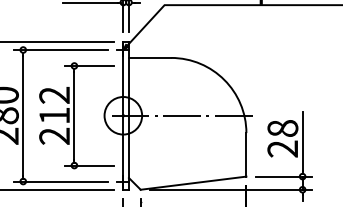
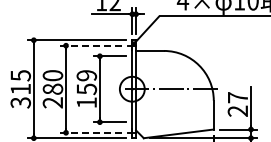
line: (60, 49) -> (90, 45), solid -> dashed
text: (54, 116) -> (86, 89), 212 -> 159
text: (282, 128) -> (237, 97), 28 -> 27
line: (60, 181) -> (90, 132), solid -> dashed

